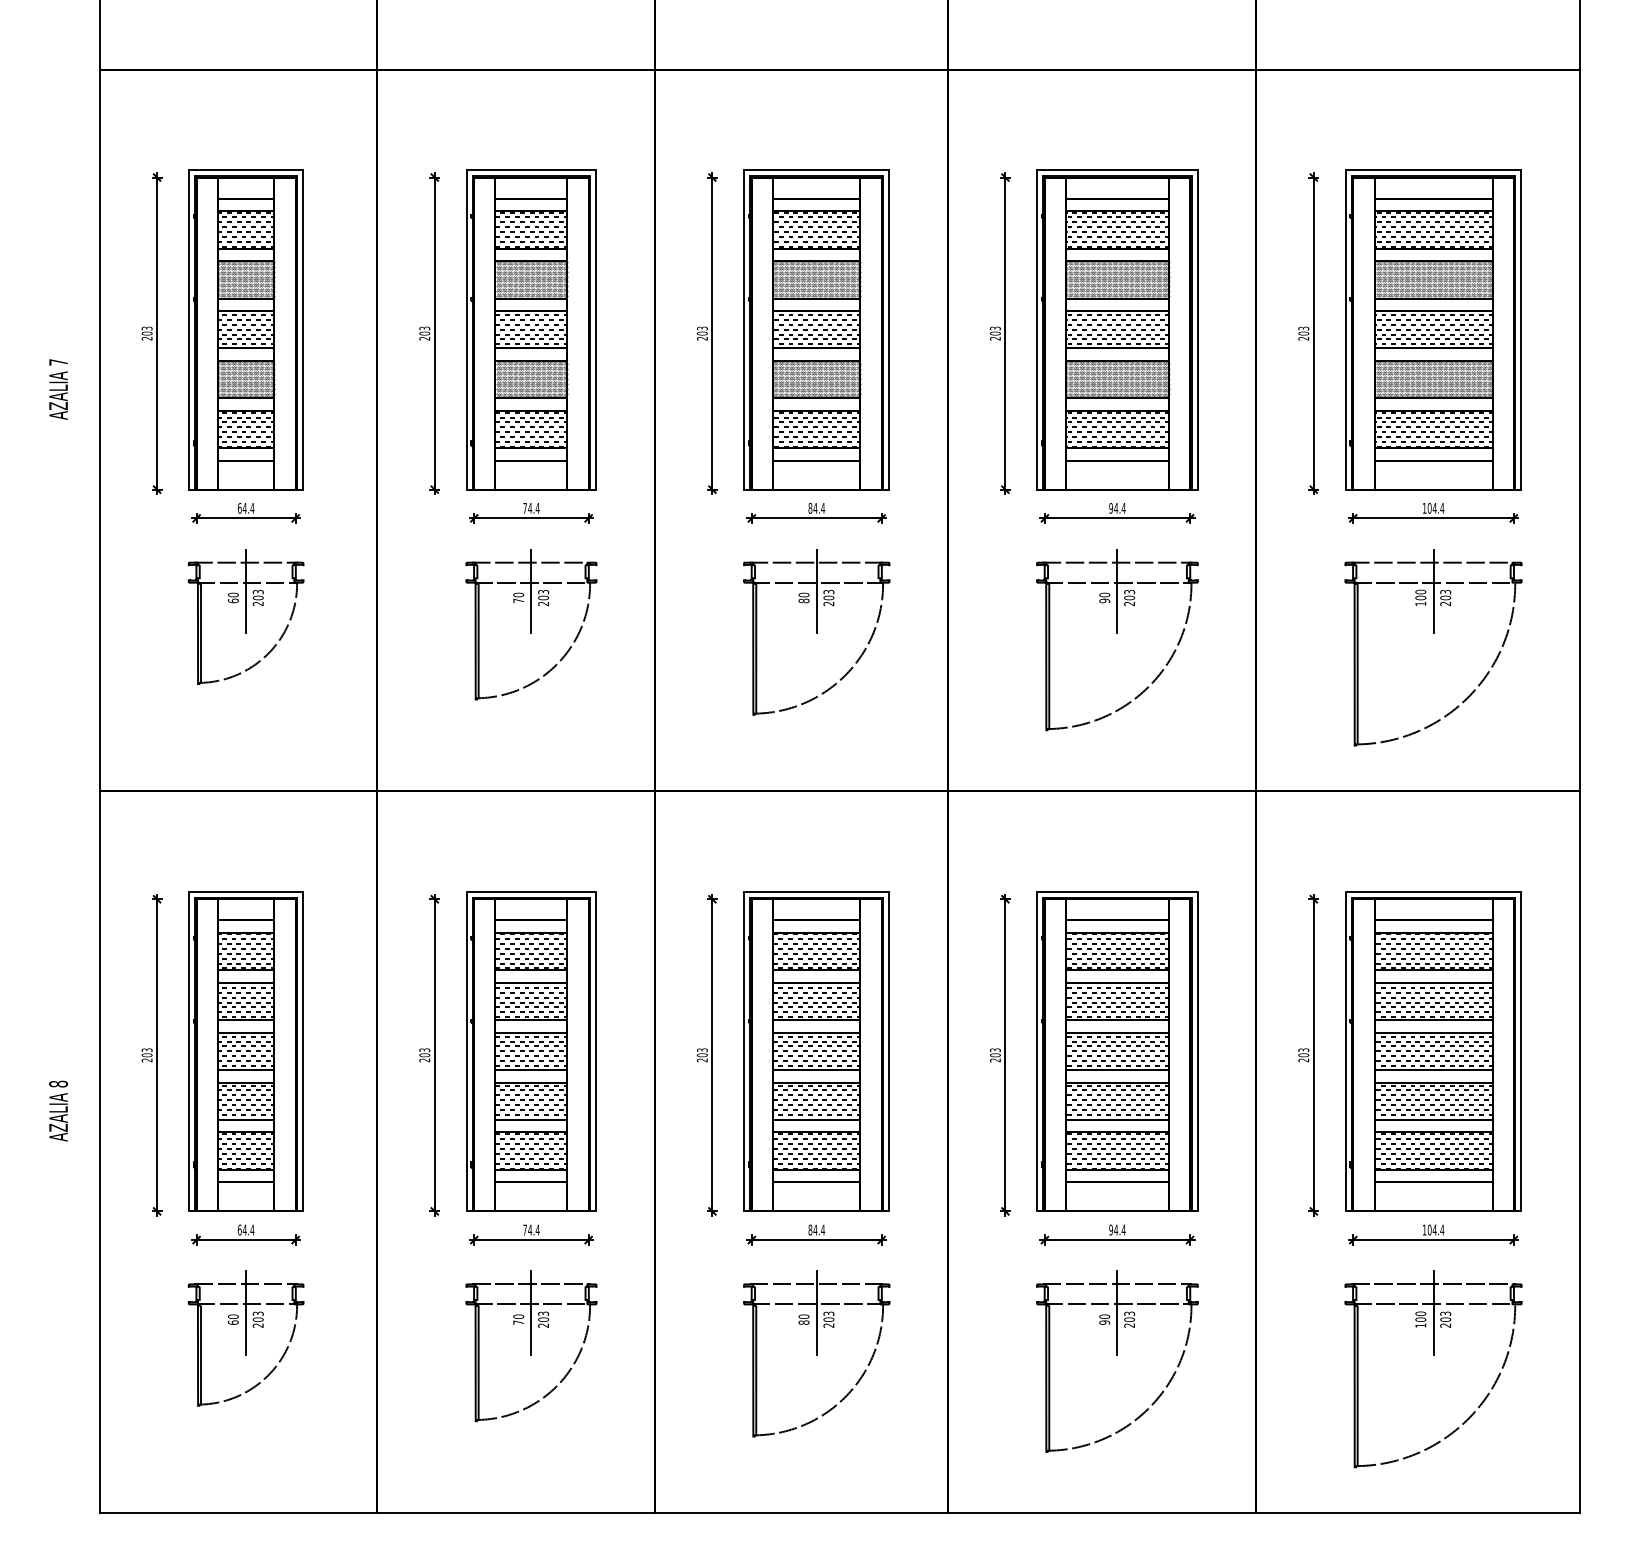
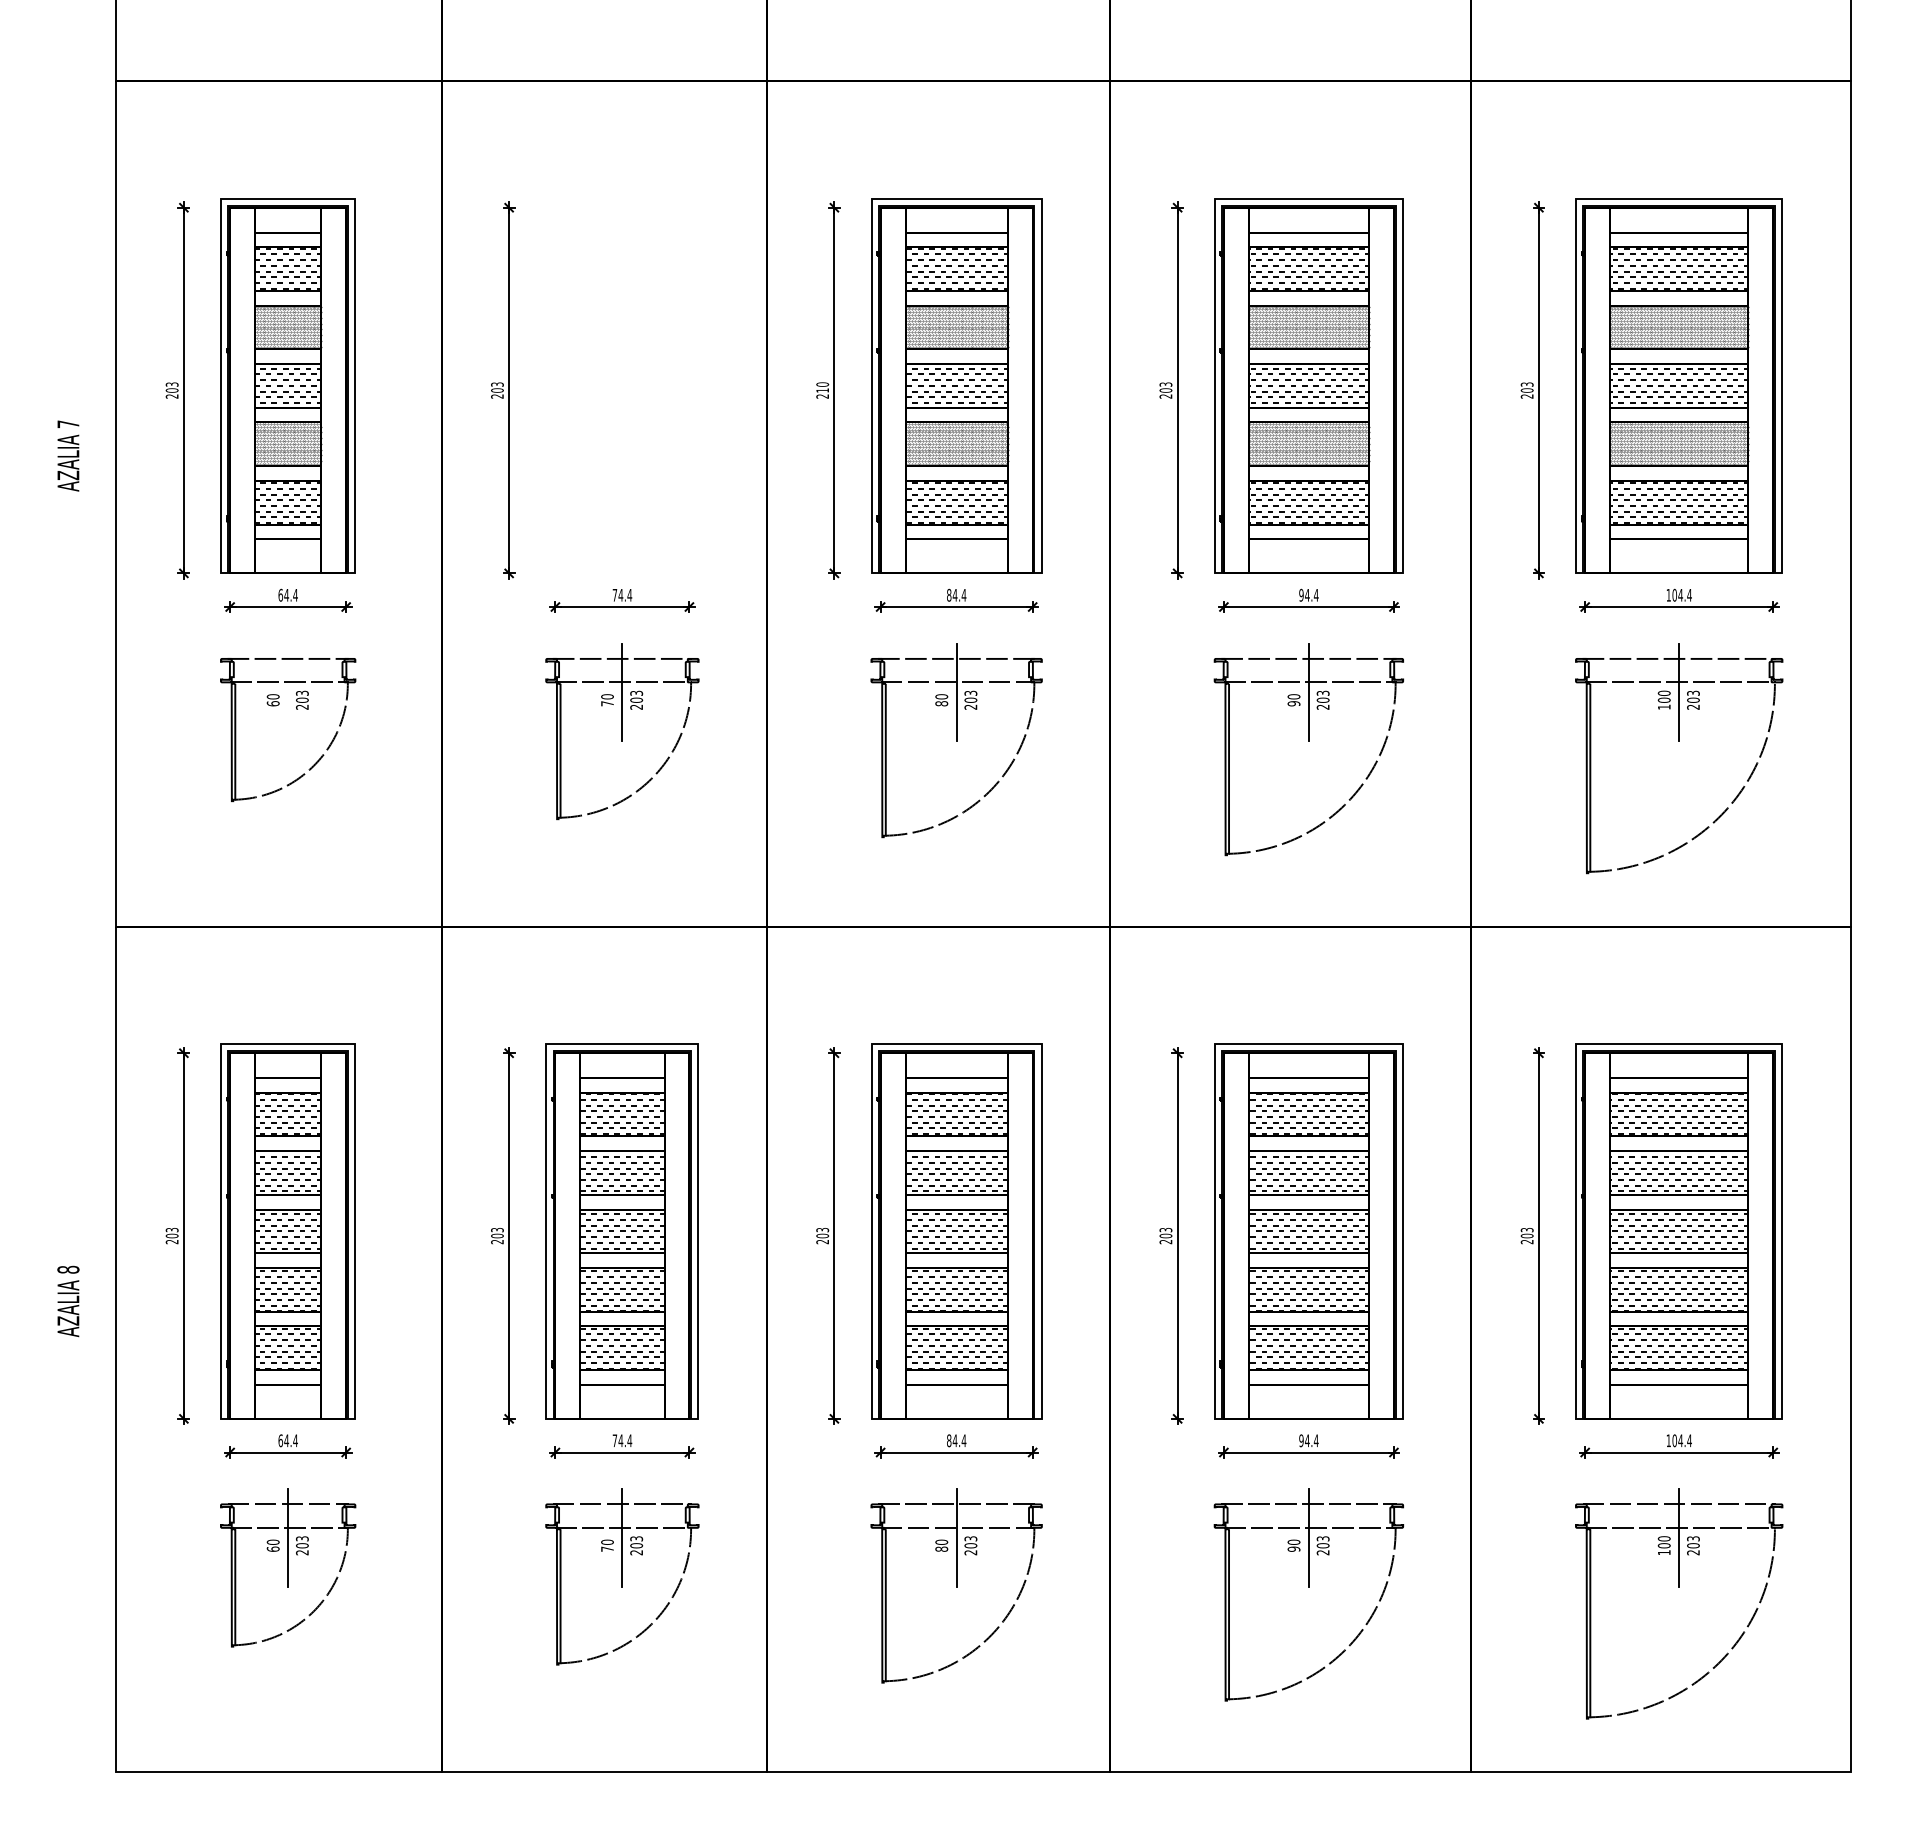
part: (530, 329) -> (621, 385), removed
text: (702, 331) -> (822, 387), 203 -> 210
line: (246, 591) -> (288, 692), removed

